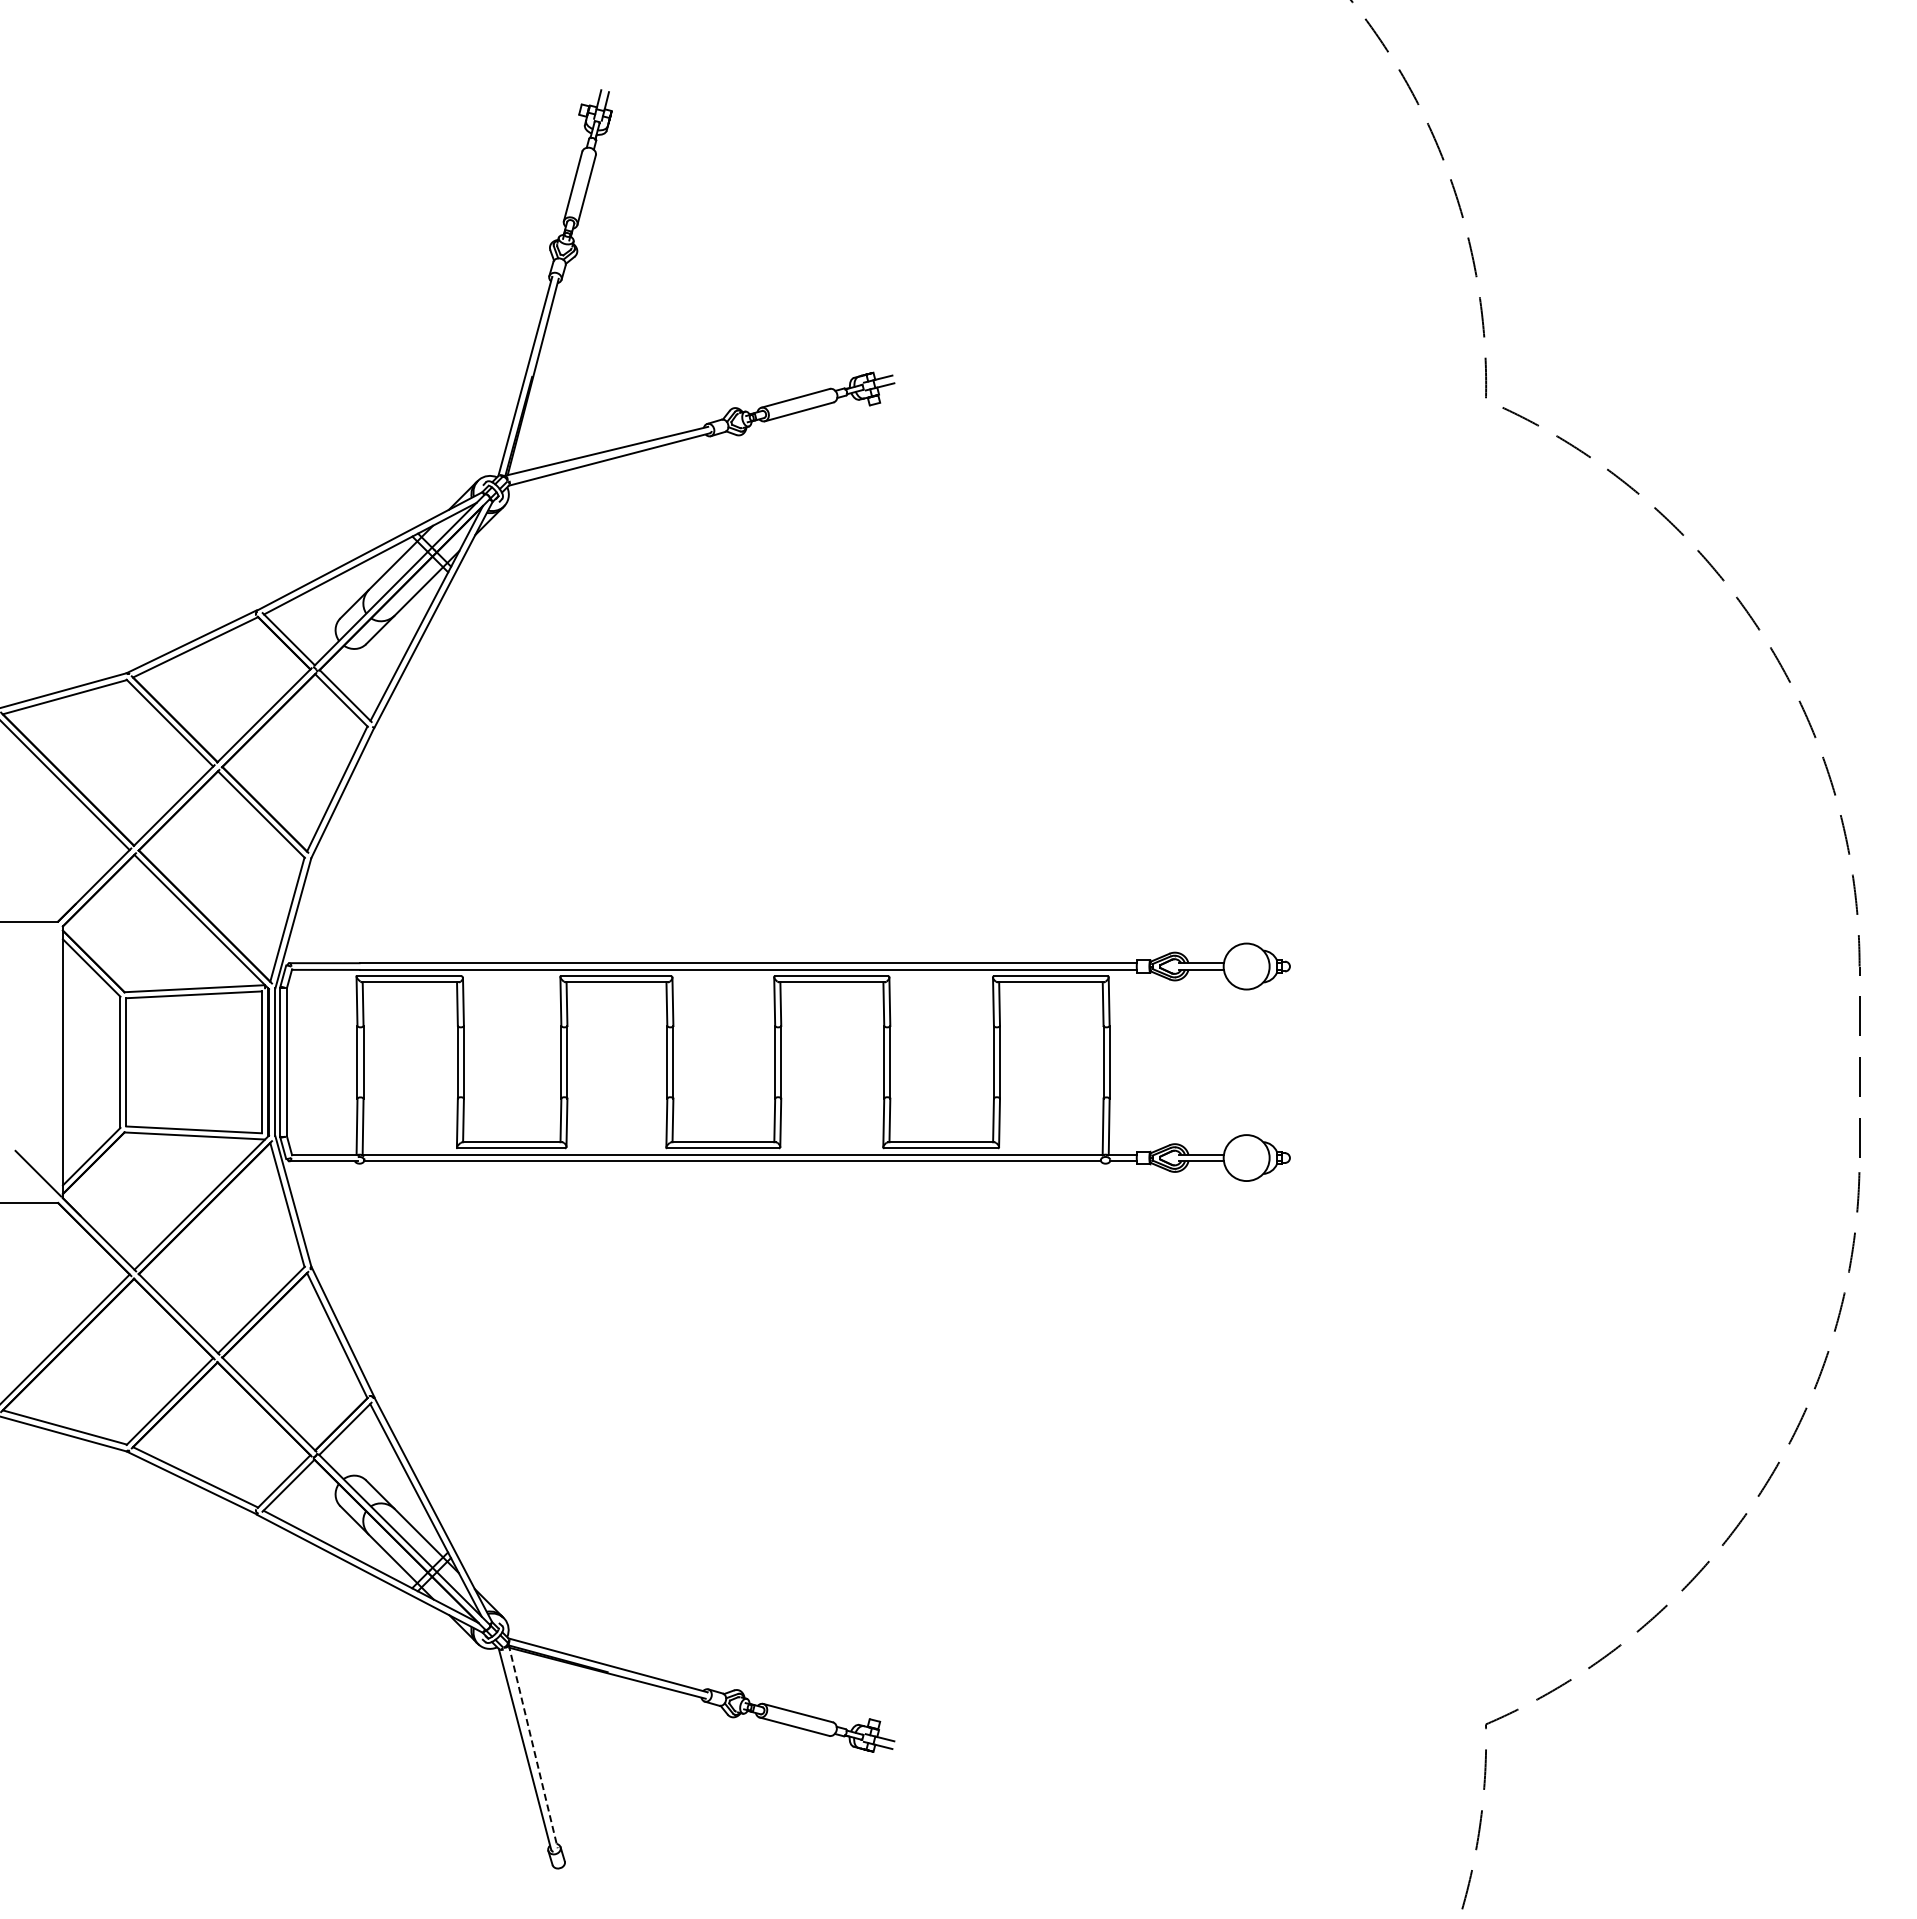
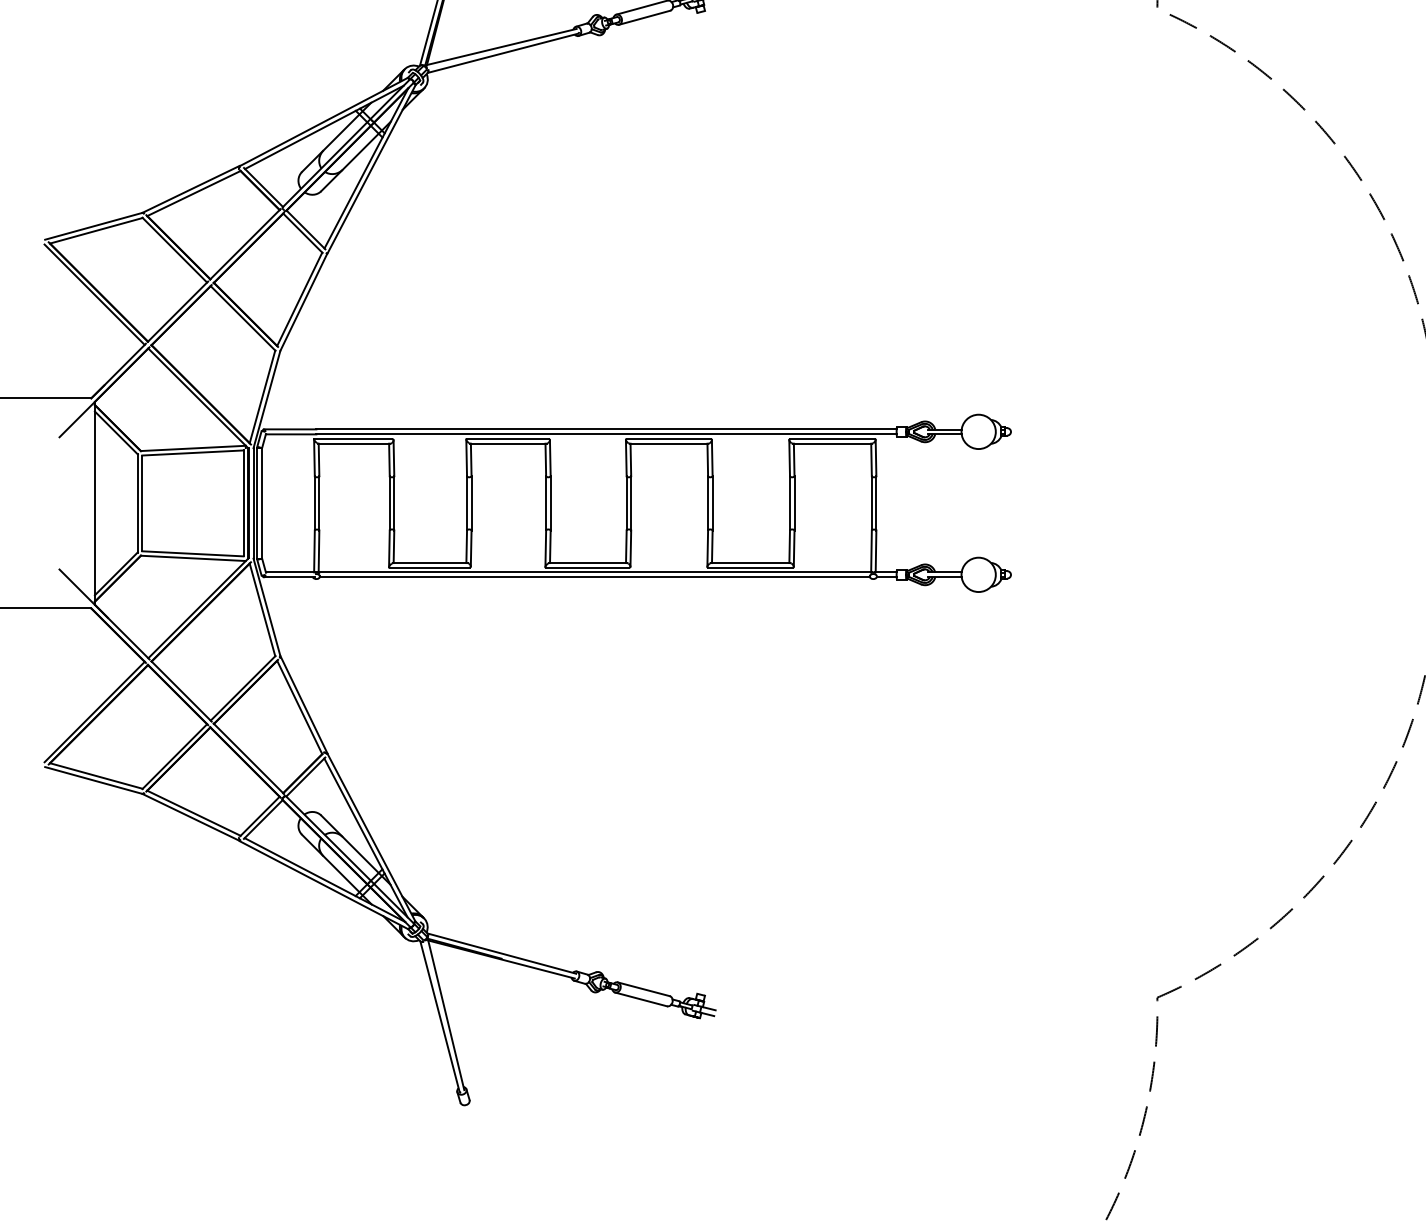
line: (38, 950) -> (76, 419), added
line: (533, 1746) -> (446, 1014), dashed -> solid

